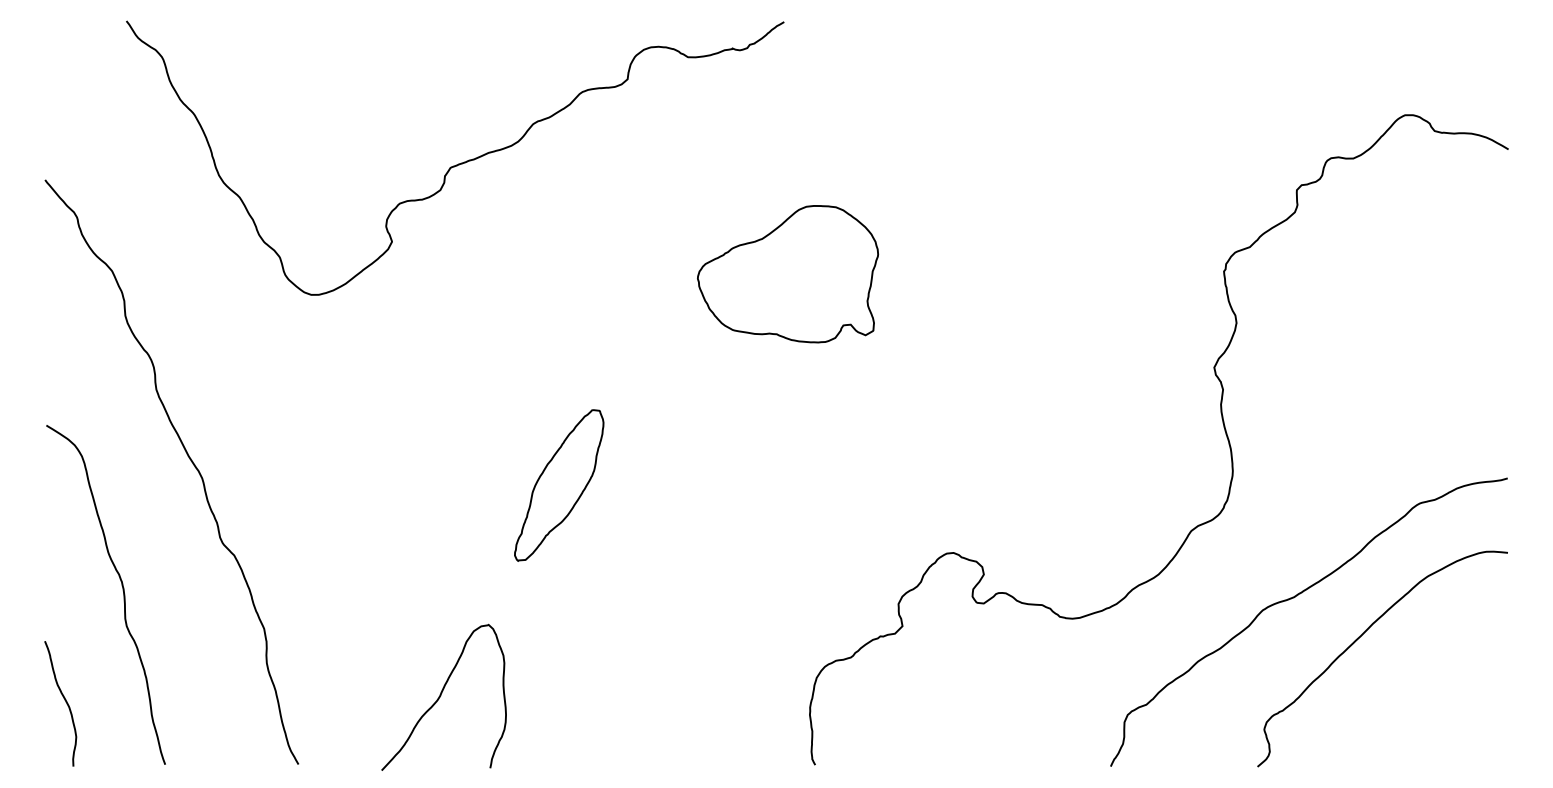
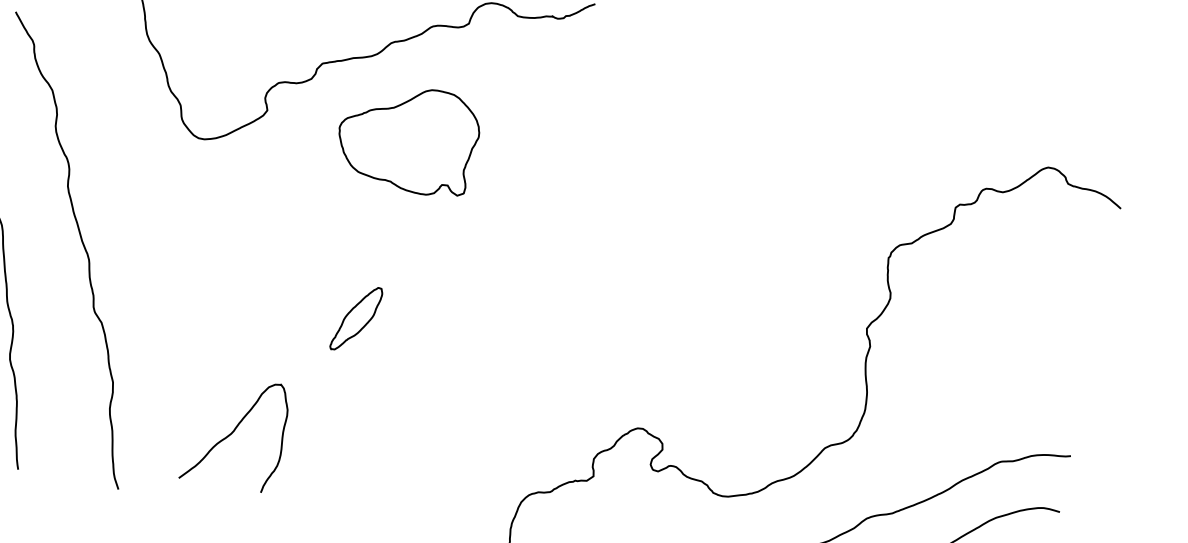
part: (788, 274) -> (408, 138), moved
part: (559, 485) -> (356, 318), size x0.6
curve: (441, 695) -> (235, 430), moved

